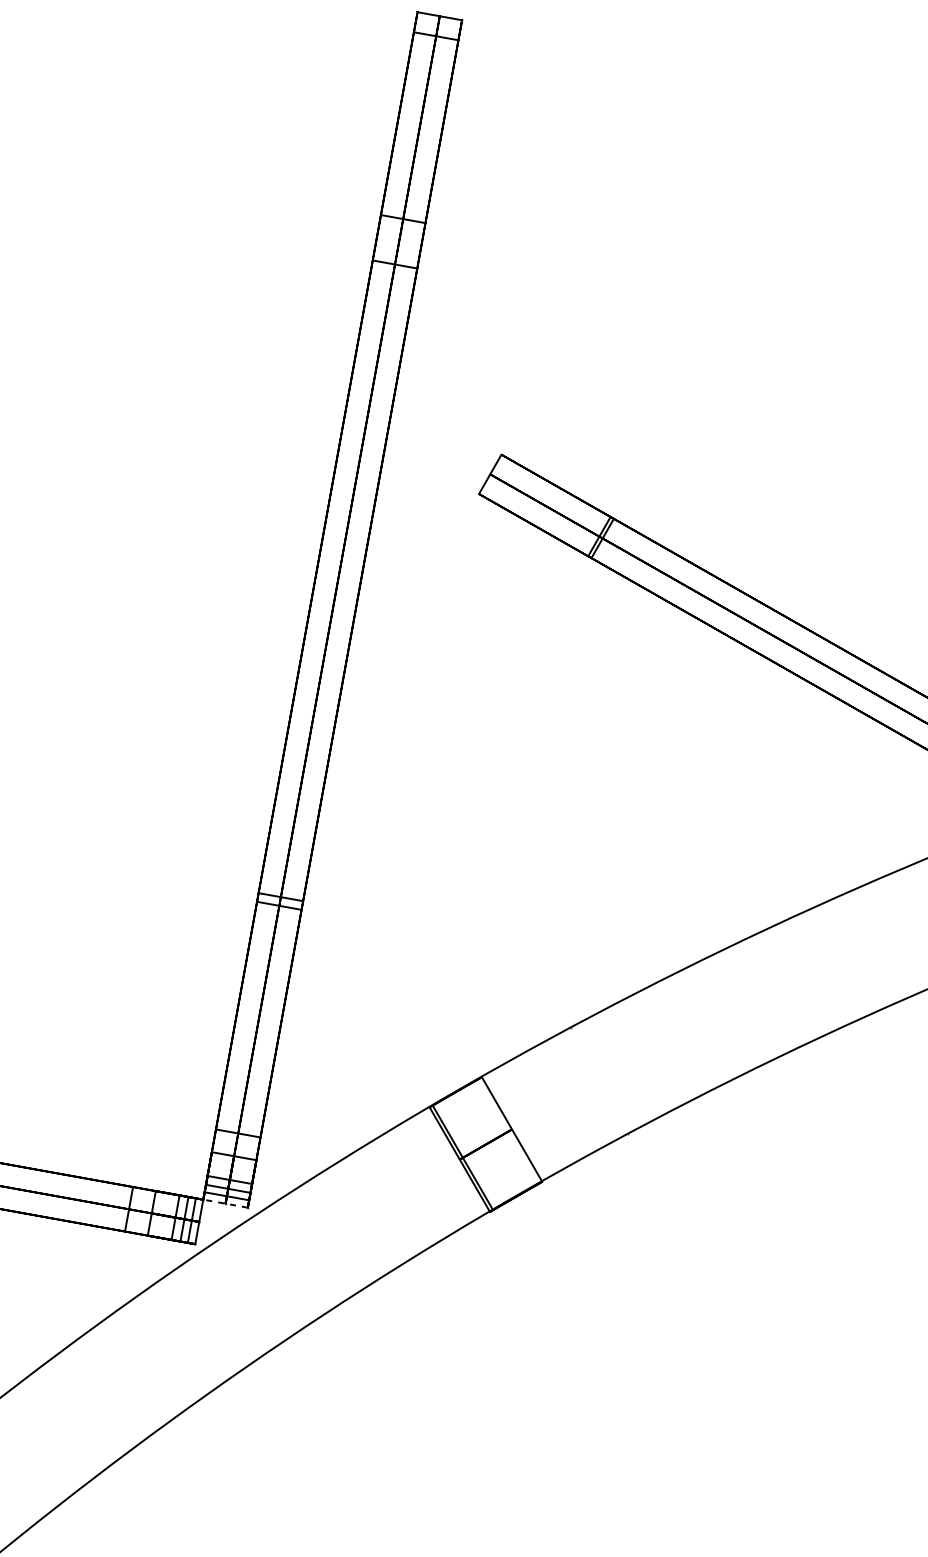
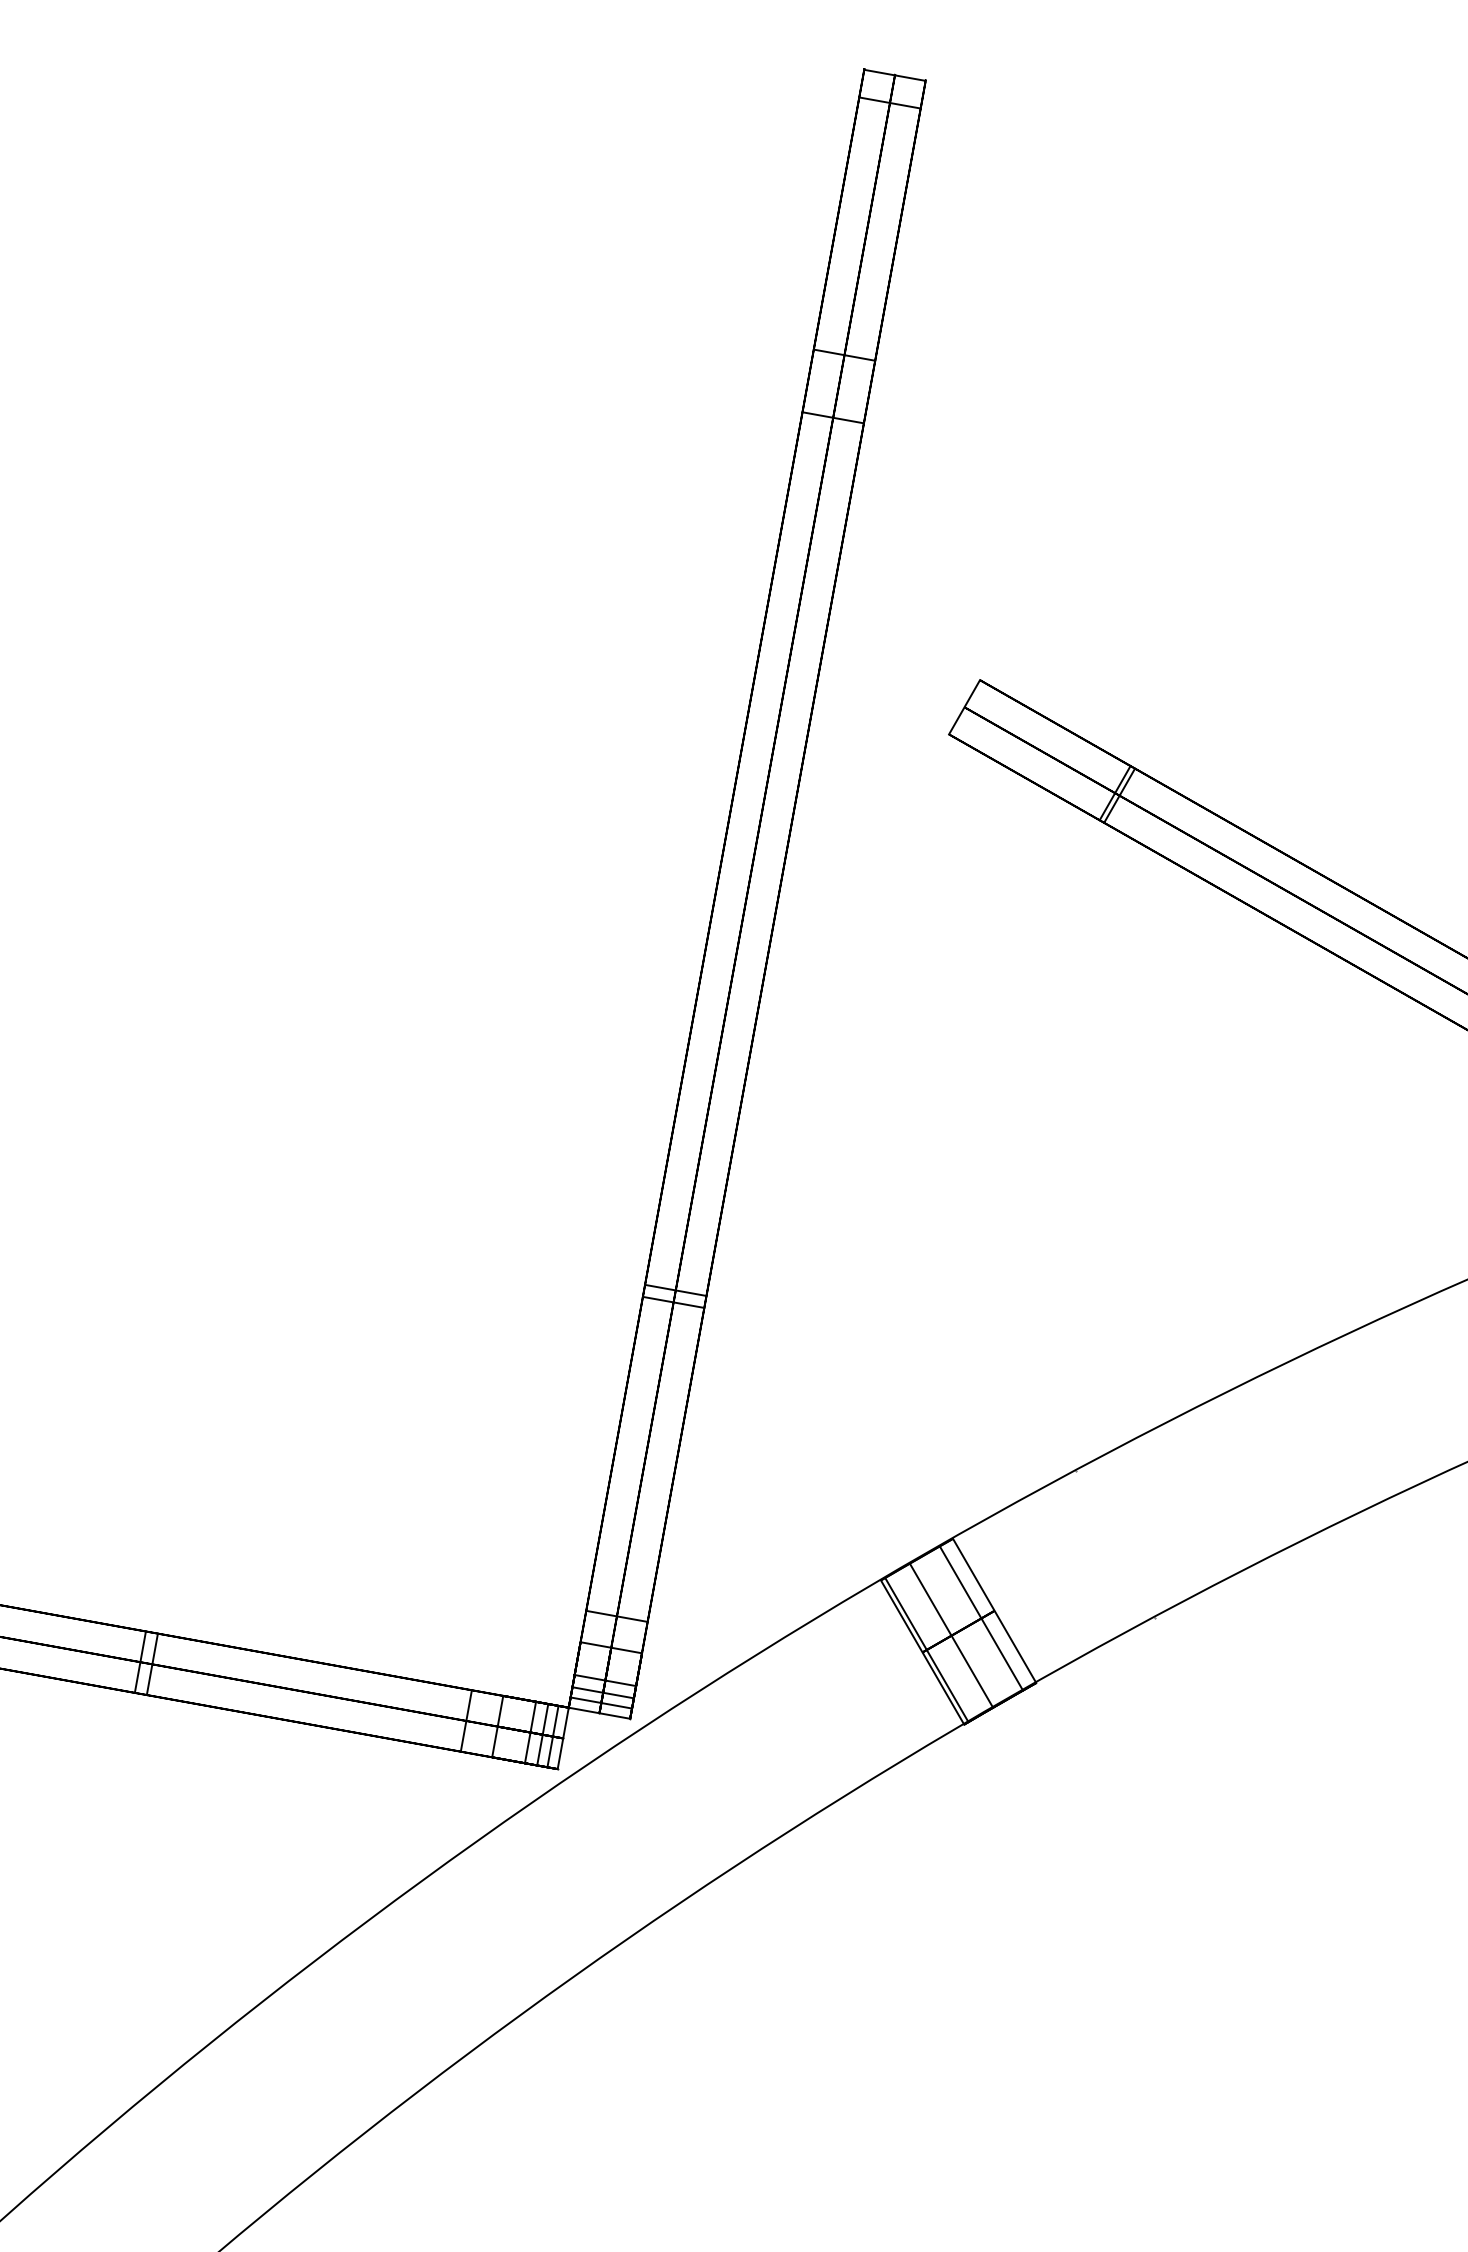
line: (502, 1135) -> (981, 1618), added
line: (480, 1147) -> (951, 1635), added
line: (224, 1203) -> (598, 1713), dashed -> solid

